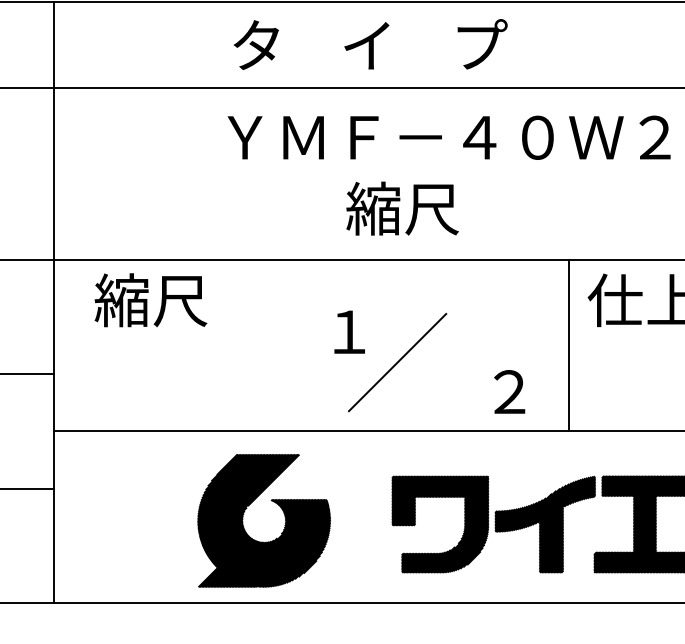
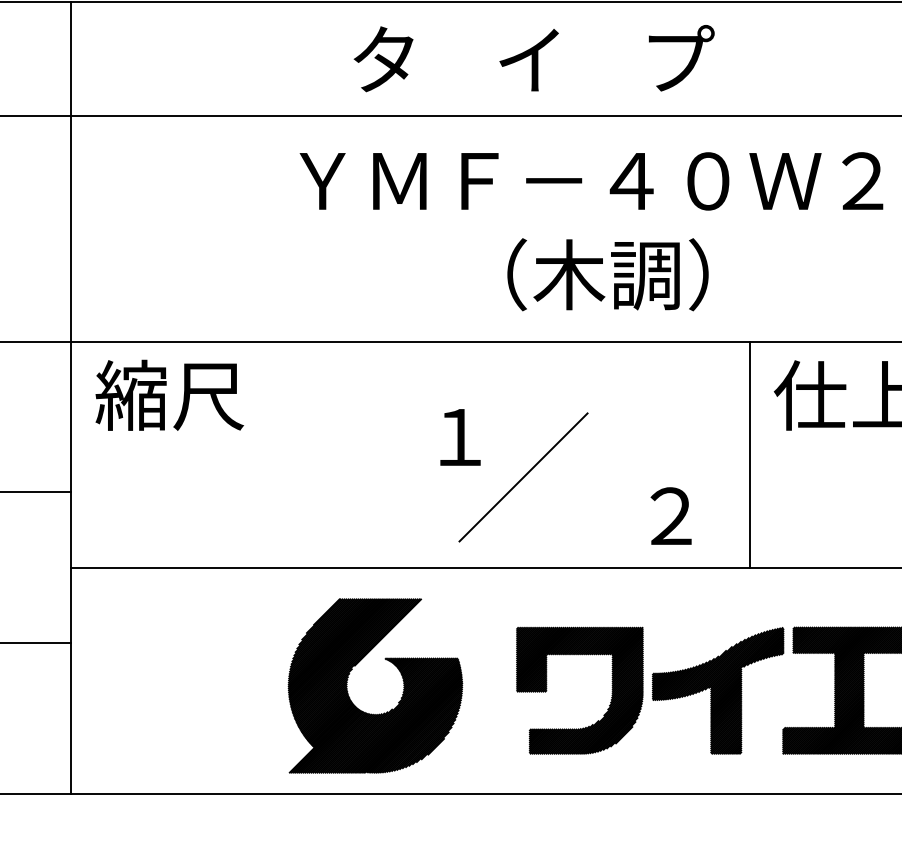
text: (370, 44) -> (533, 58), moved
text: (442, 208) -> (582, 274), 縮尺 -> （木調）
text: (150, 300) -> (169, 395), moved
part: (244, 514) -> (349, 677), moved

